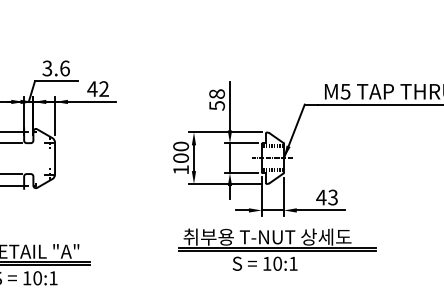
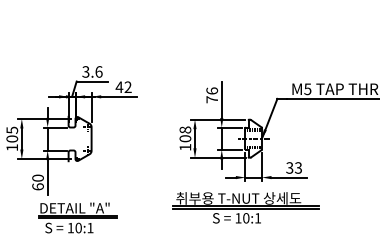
text: (217, 100) -> (212, 95), 58 -> 76
text: (181, 145) -> (185, 129), 100 -> 108
text: (320, 196) -> (289, 167), 43 -> 33
part: (276, 249) -> (245, 207), moved

